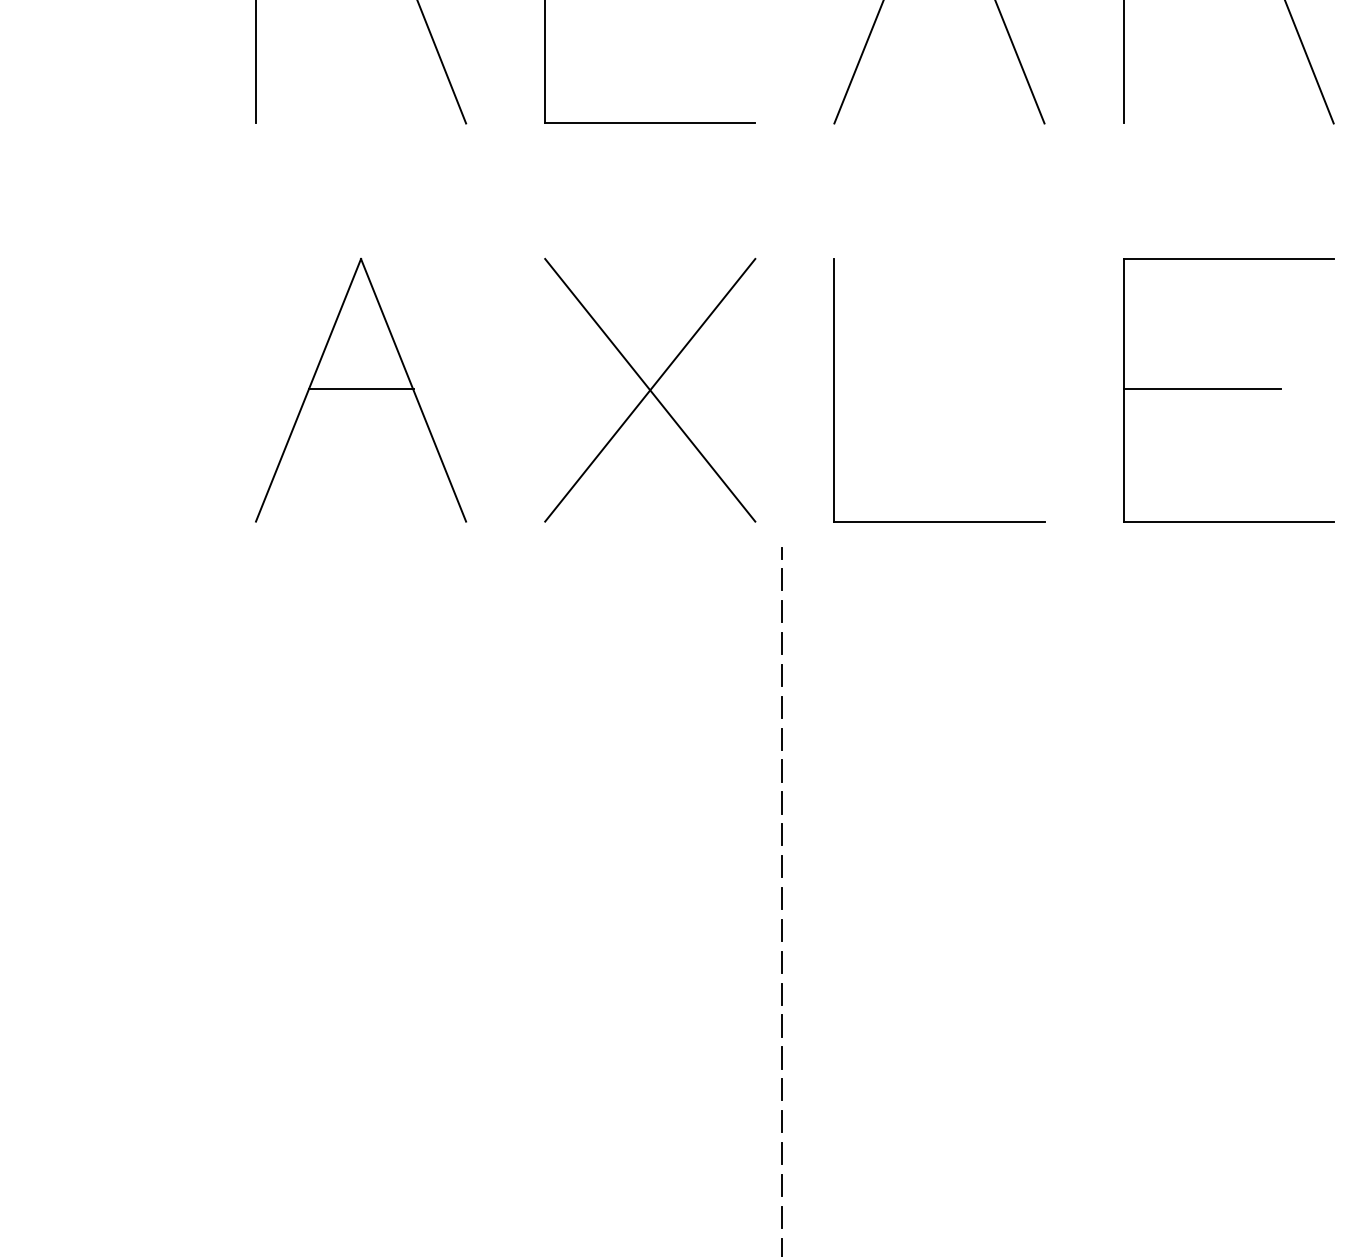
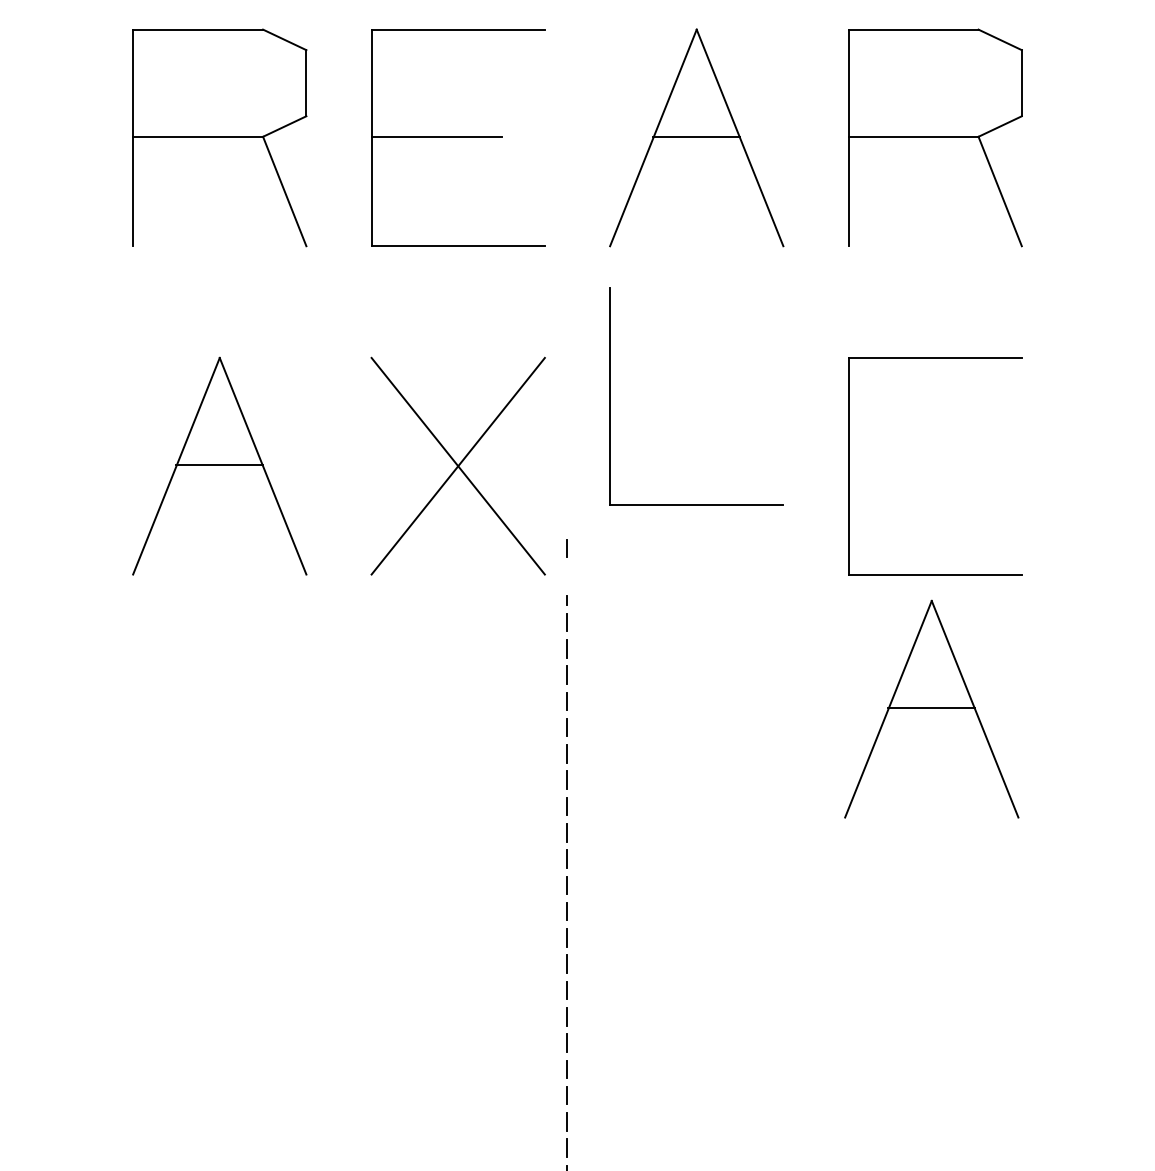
line: (1202, 389) -> (913, 465), removed
part: (834, 390) -> (610, 396), moved
line: (781, 490) -> (566, 548), added
part: (1224, 684) -> (931, 708), added

